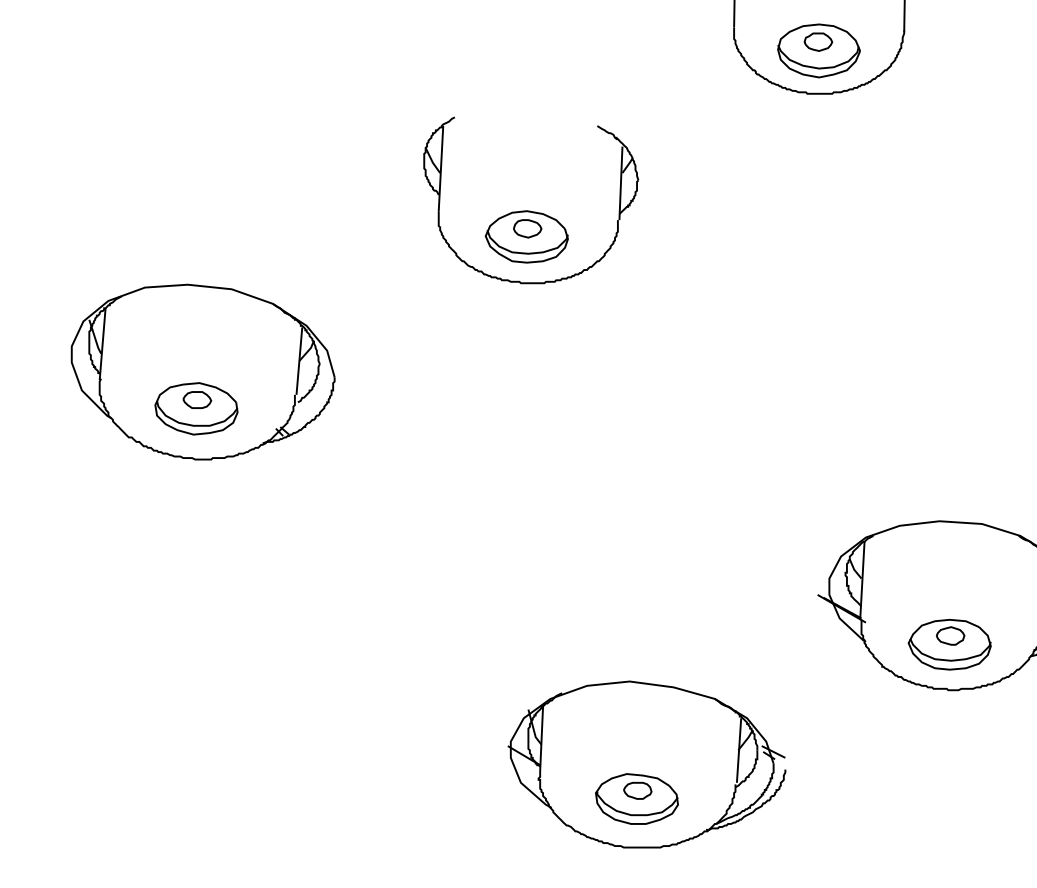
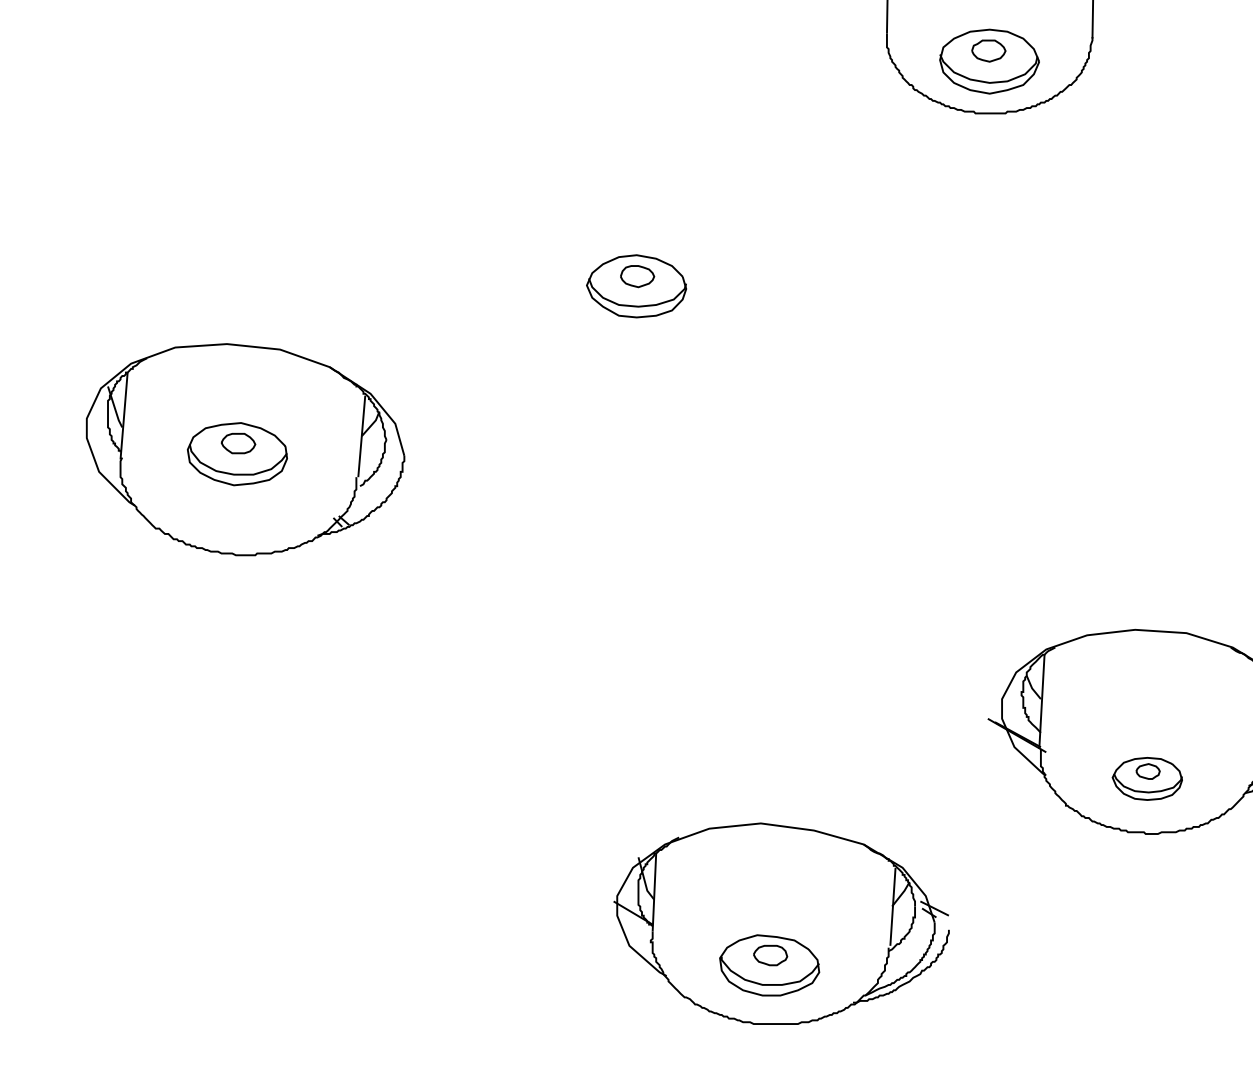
part: (519, 280) -> (627, 338), removed
part: (196, 408) -> (237, 453), moved
part: (949, 644) -> (1147, 778), size x0.7

